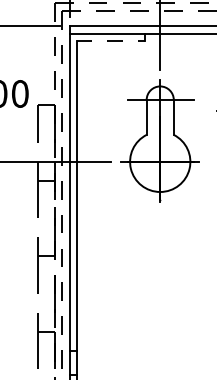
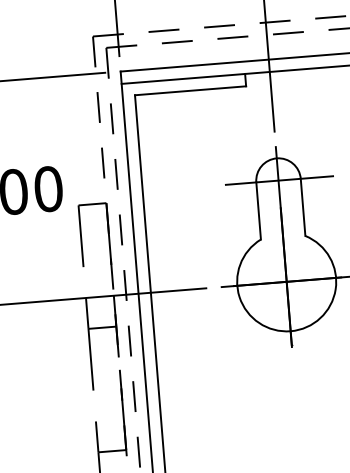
line: (111, 41) -> (191, 91), dashed -> solid

